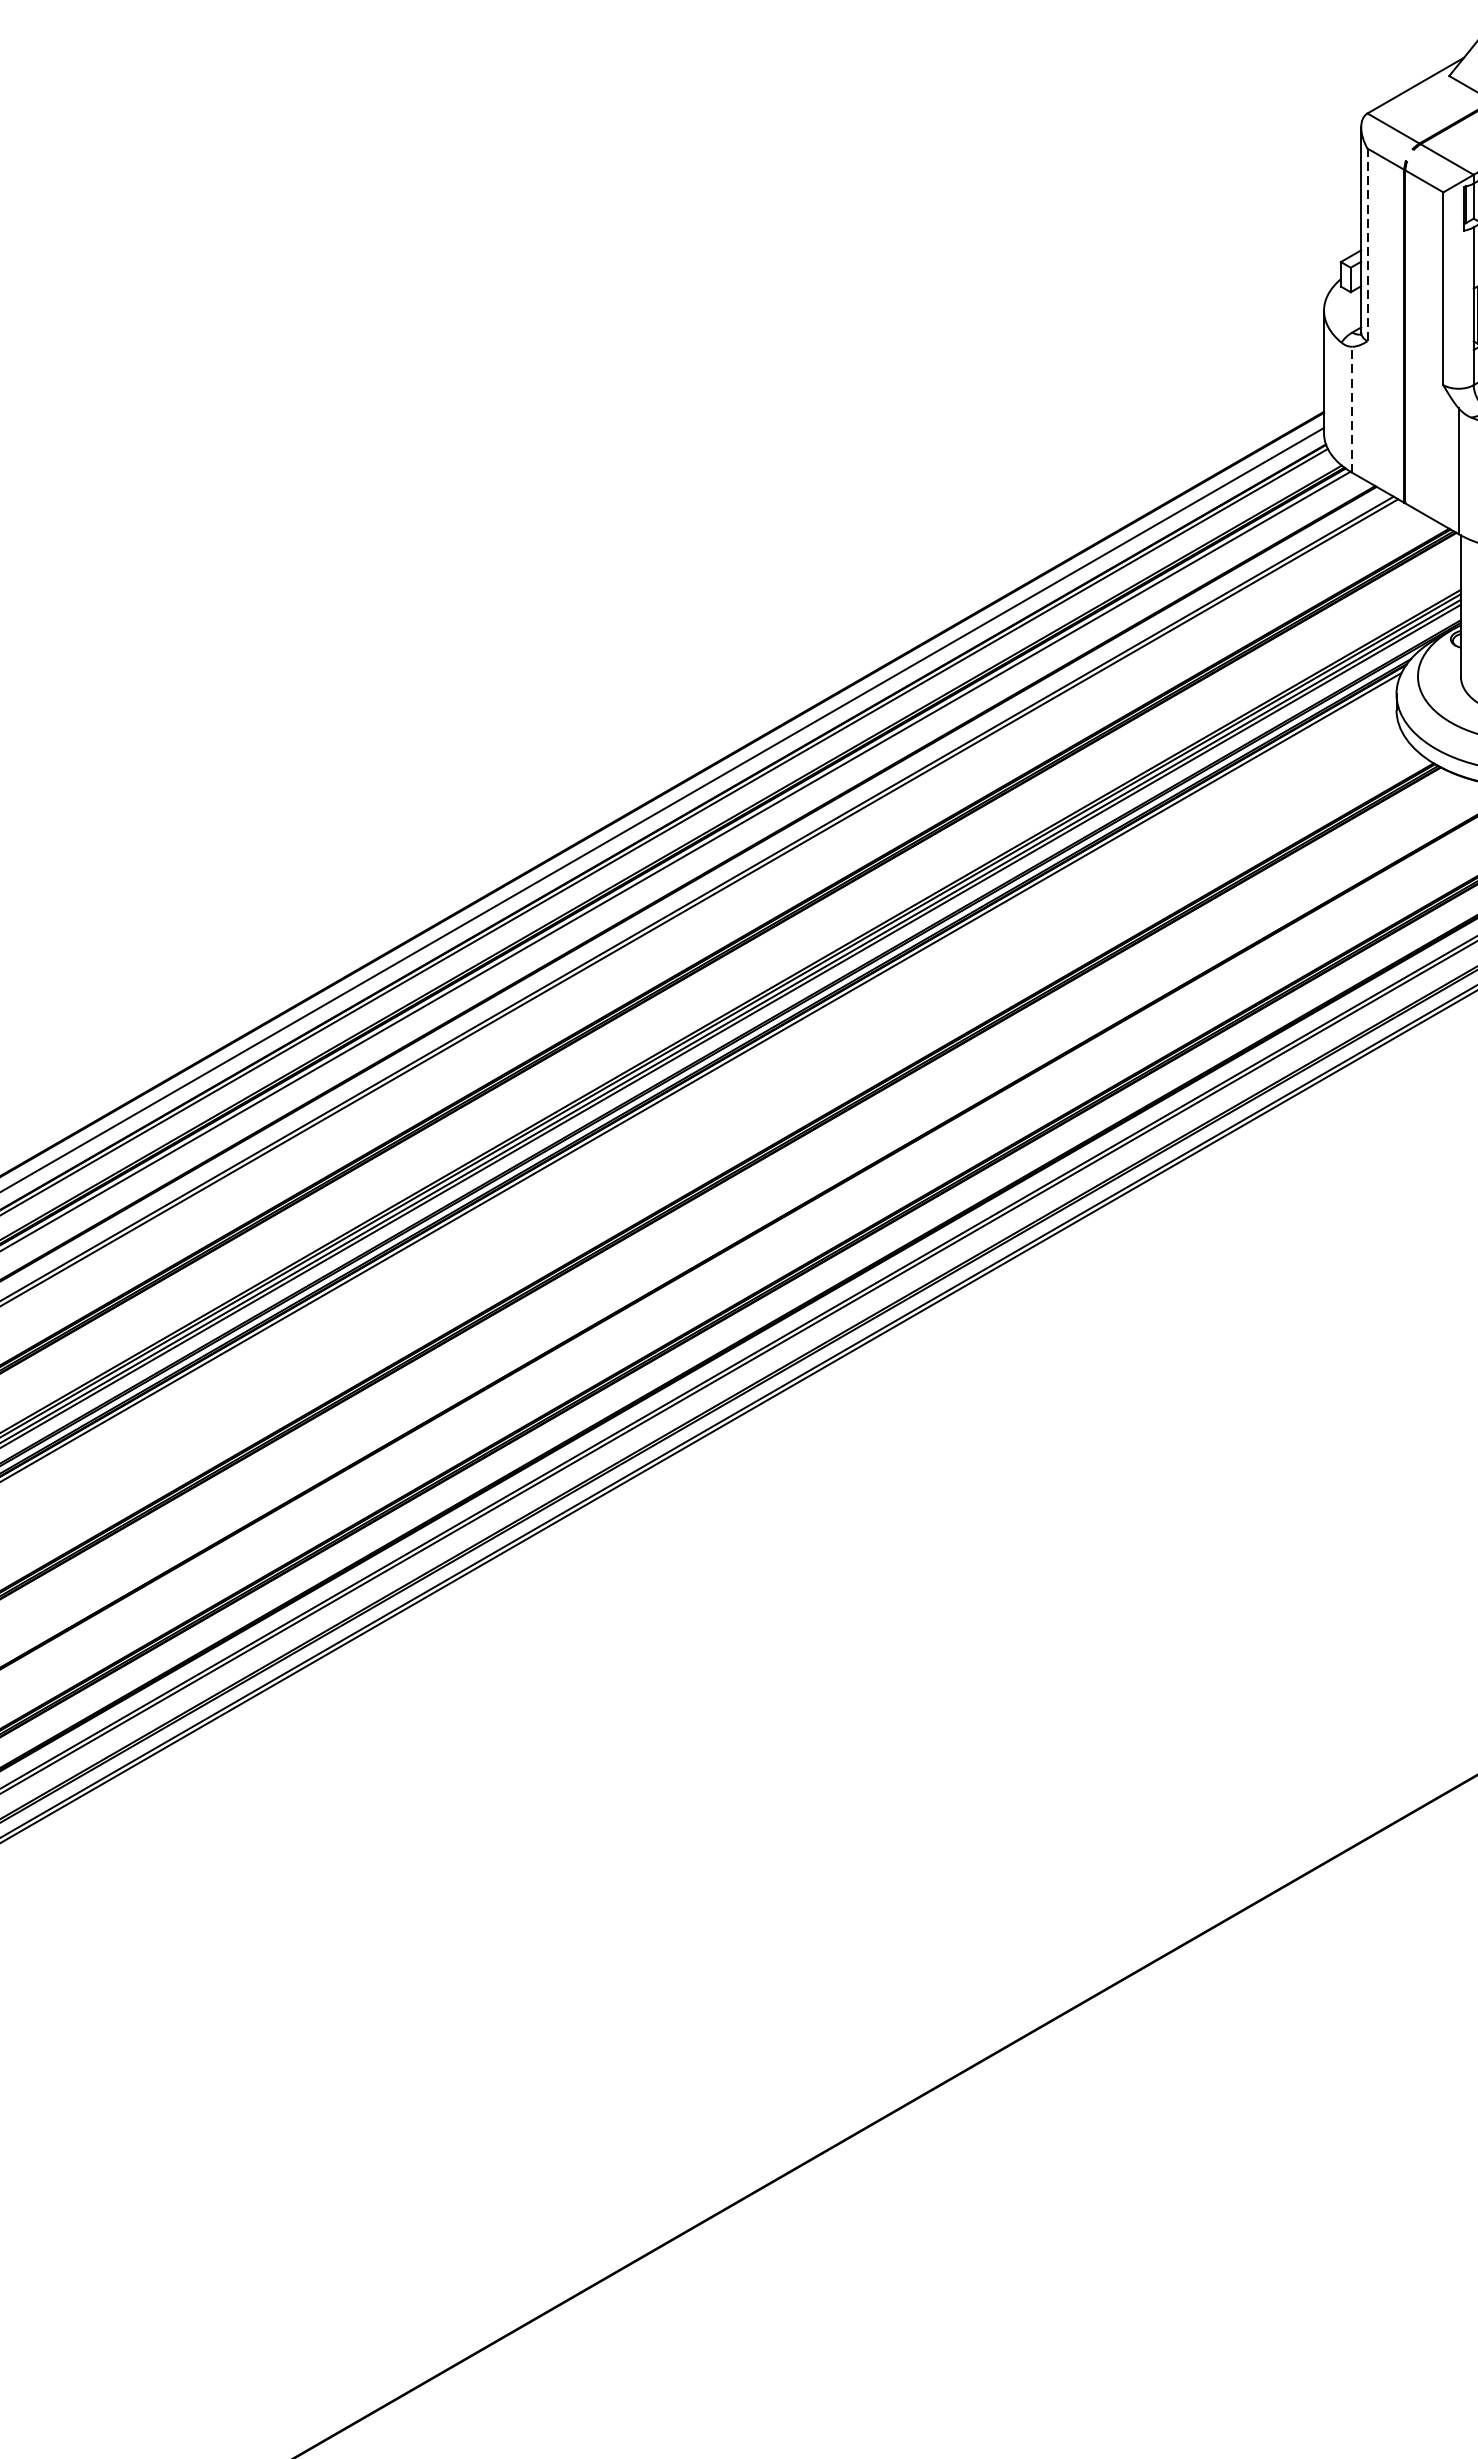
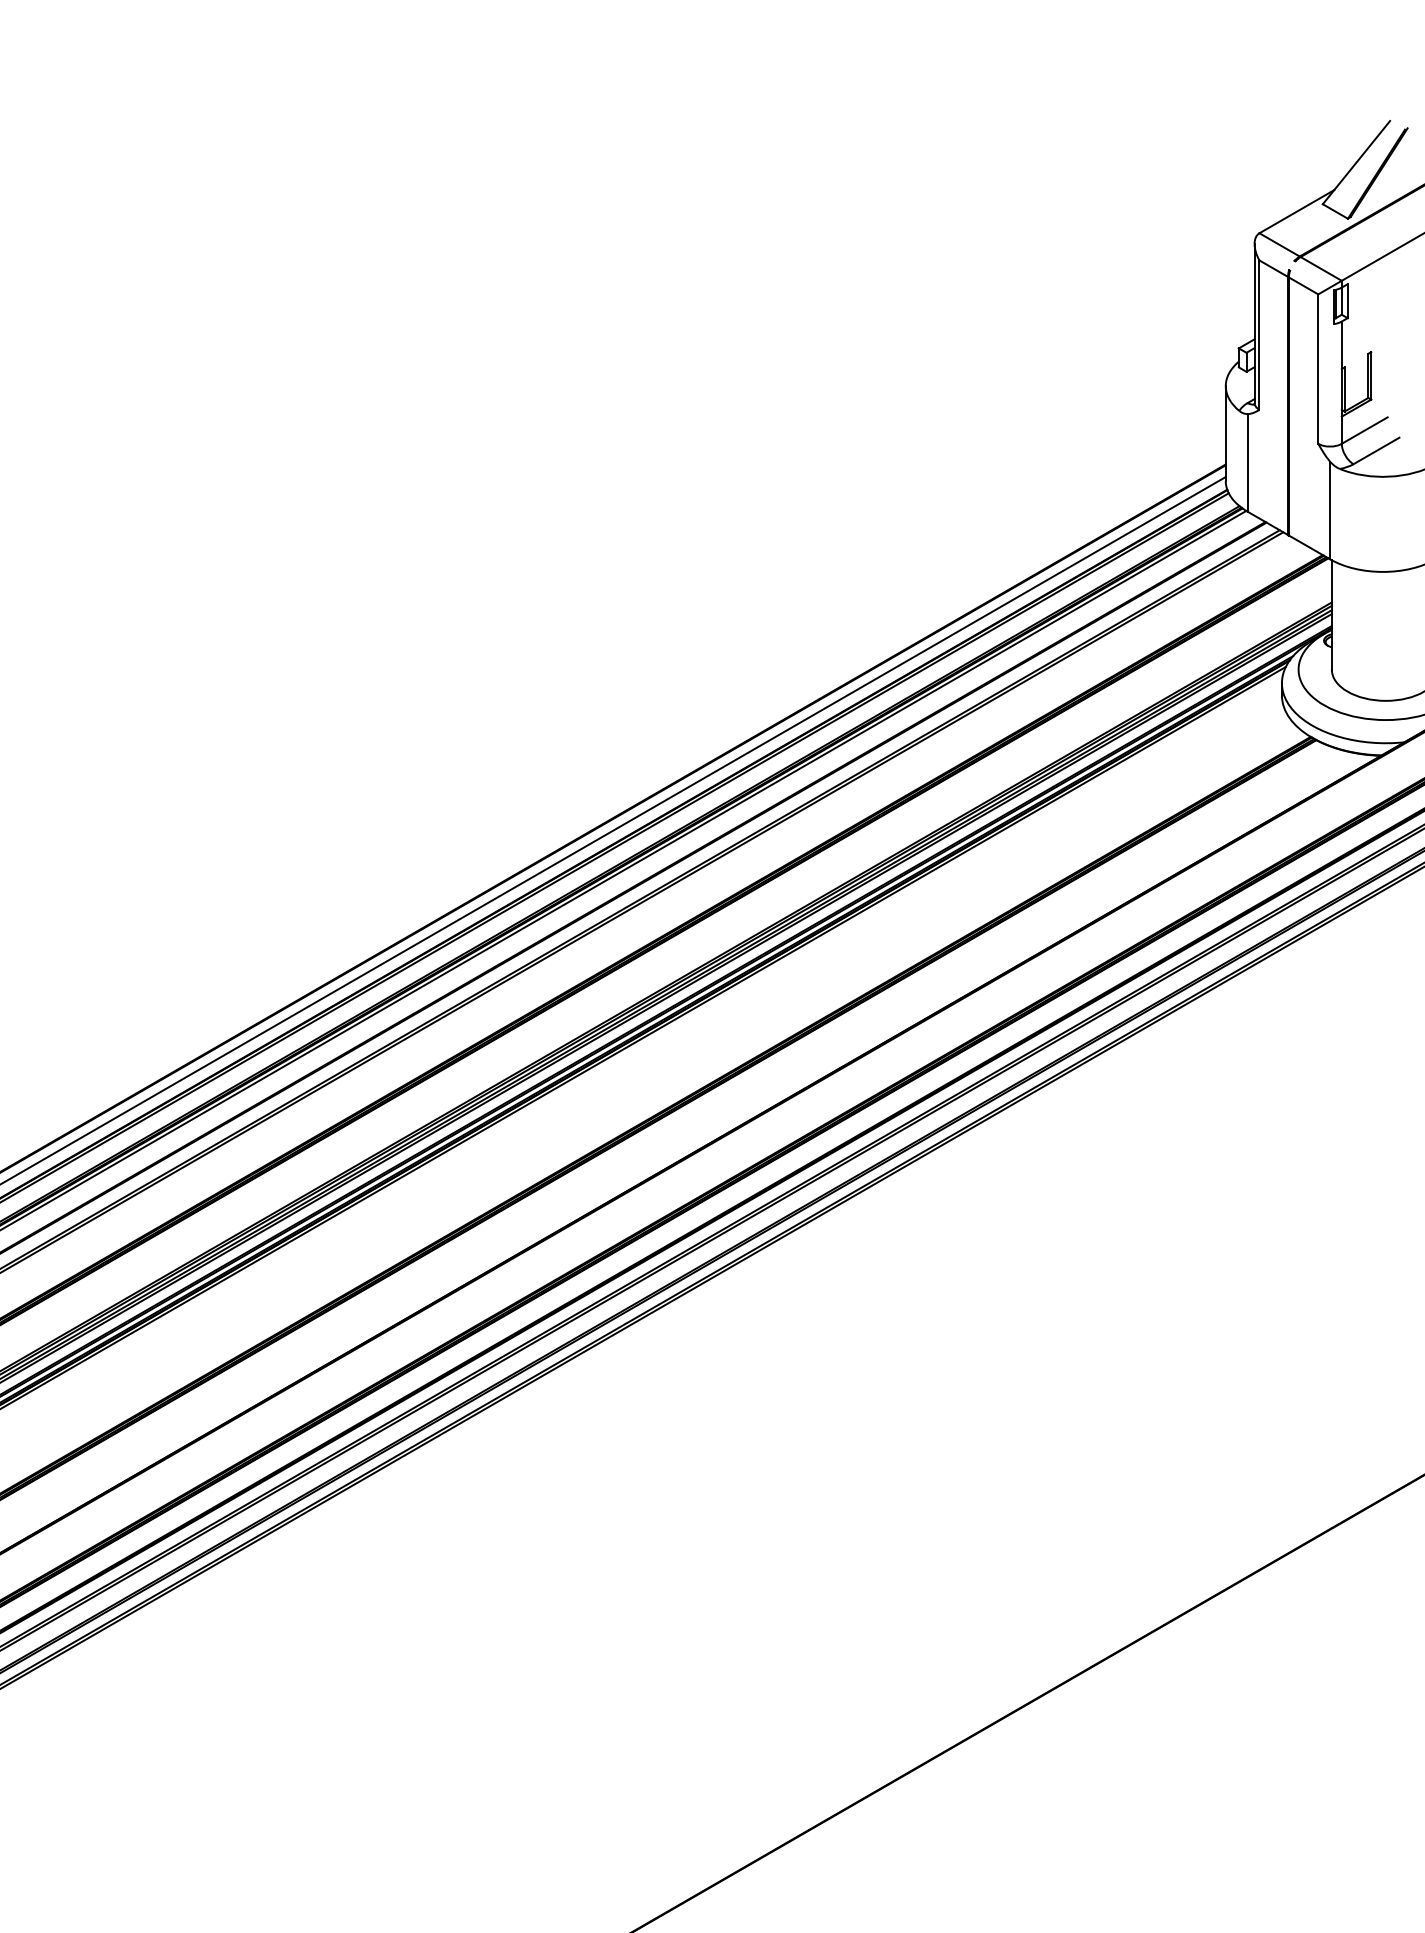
line: (1367, 245) -> (1259, 335), dashed -> solid
line: (1352, 409) -> (1247, 462), dashed -> solid

